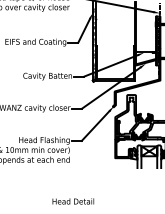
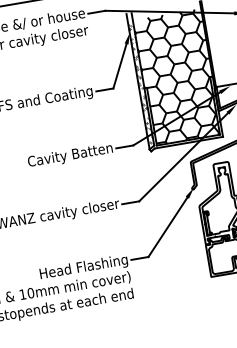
hatch: (115, 42) -> (177, 77), added

